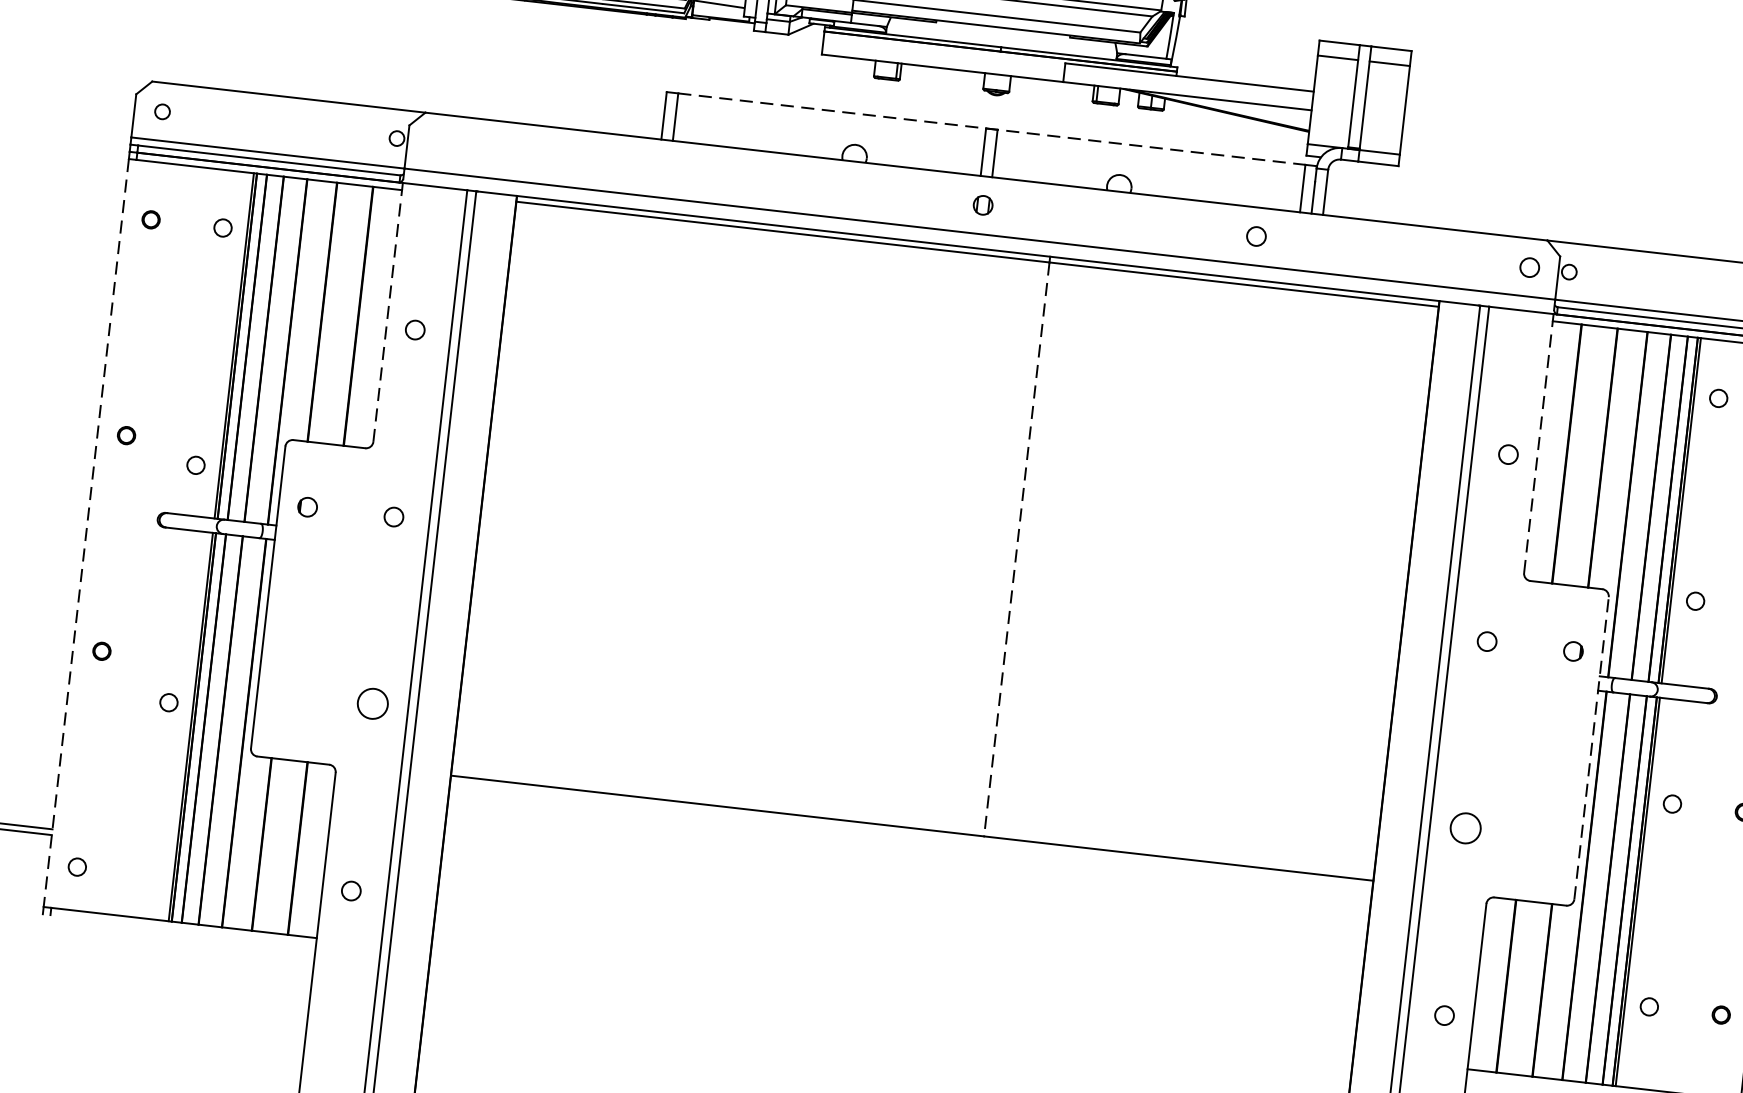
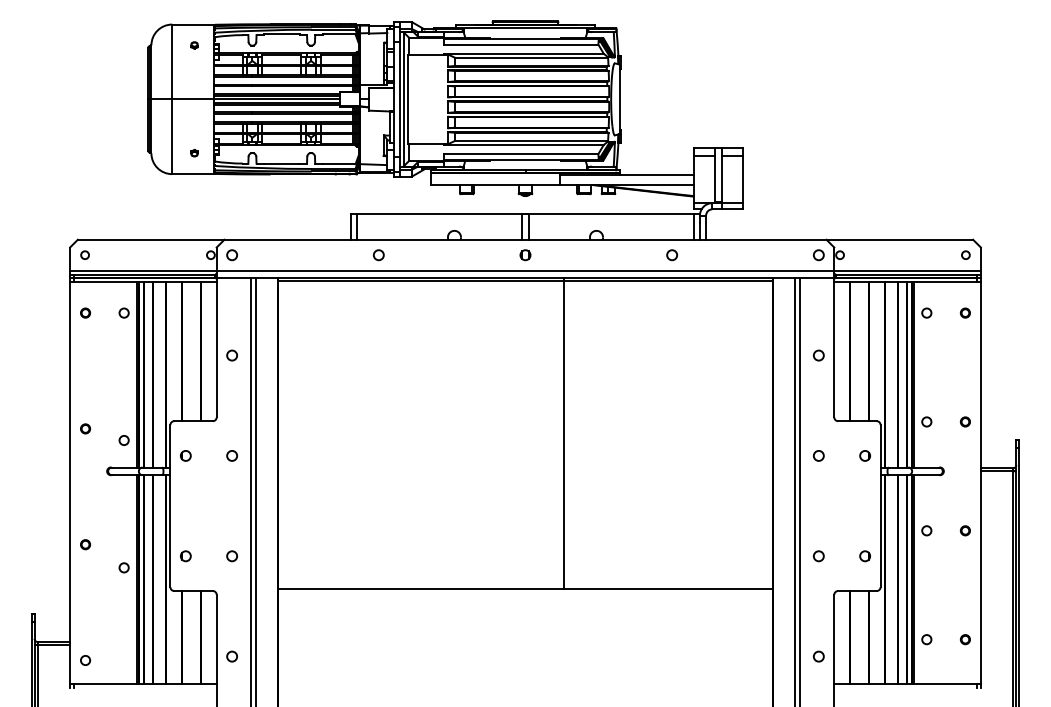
line: (993, 129) -> (526, 214), dashed -> solid
circle: (435, 143) -> (231, 255), added
circle: (709, 174) -> (378, 255), added
line: (387, 313) -> (216, 348), dashed -> solid
line: (1539, 442) -> (834, 347), dashed -> solid
line: (87, 532) -> (70, 482), dashed -> solid
line: (1017, 549) -> (564, 435), dashed -> solid
circle: (285, 694) -> (185, 556), added
circle: (371, 704) -> (231, 556), size x0.62
line: (1591, 747) -> (880, 505), dashed -> solid
circle: (1465, 828) -> (818, 556), size x0.62
circle: (1550, 838) -> (864, 556), added

